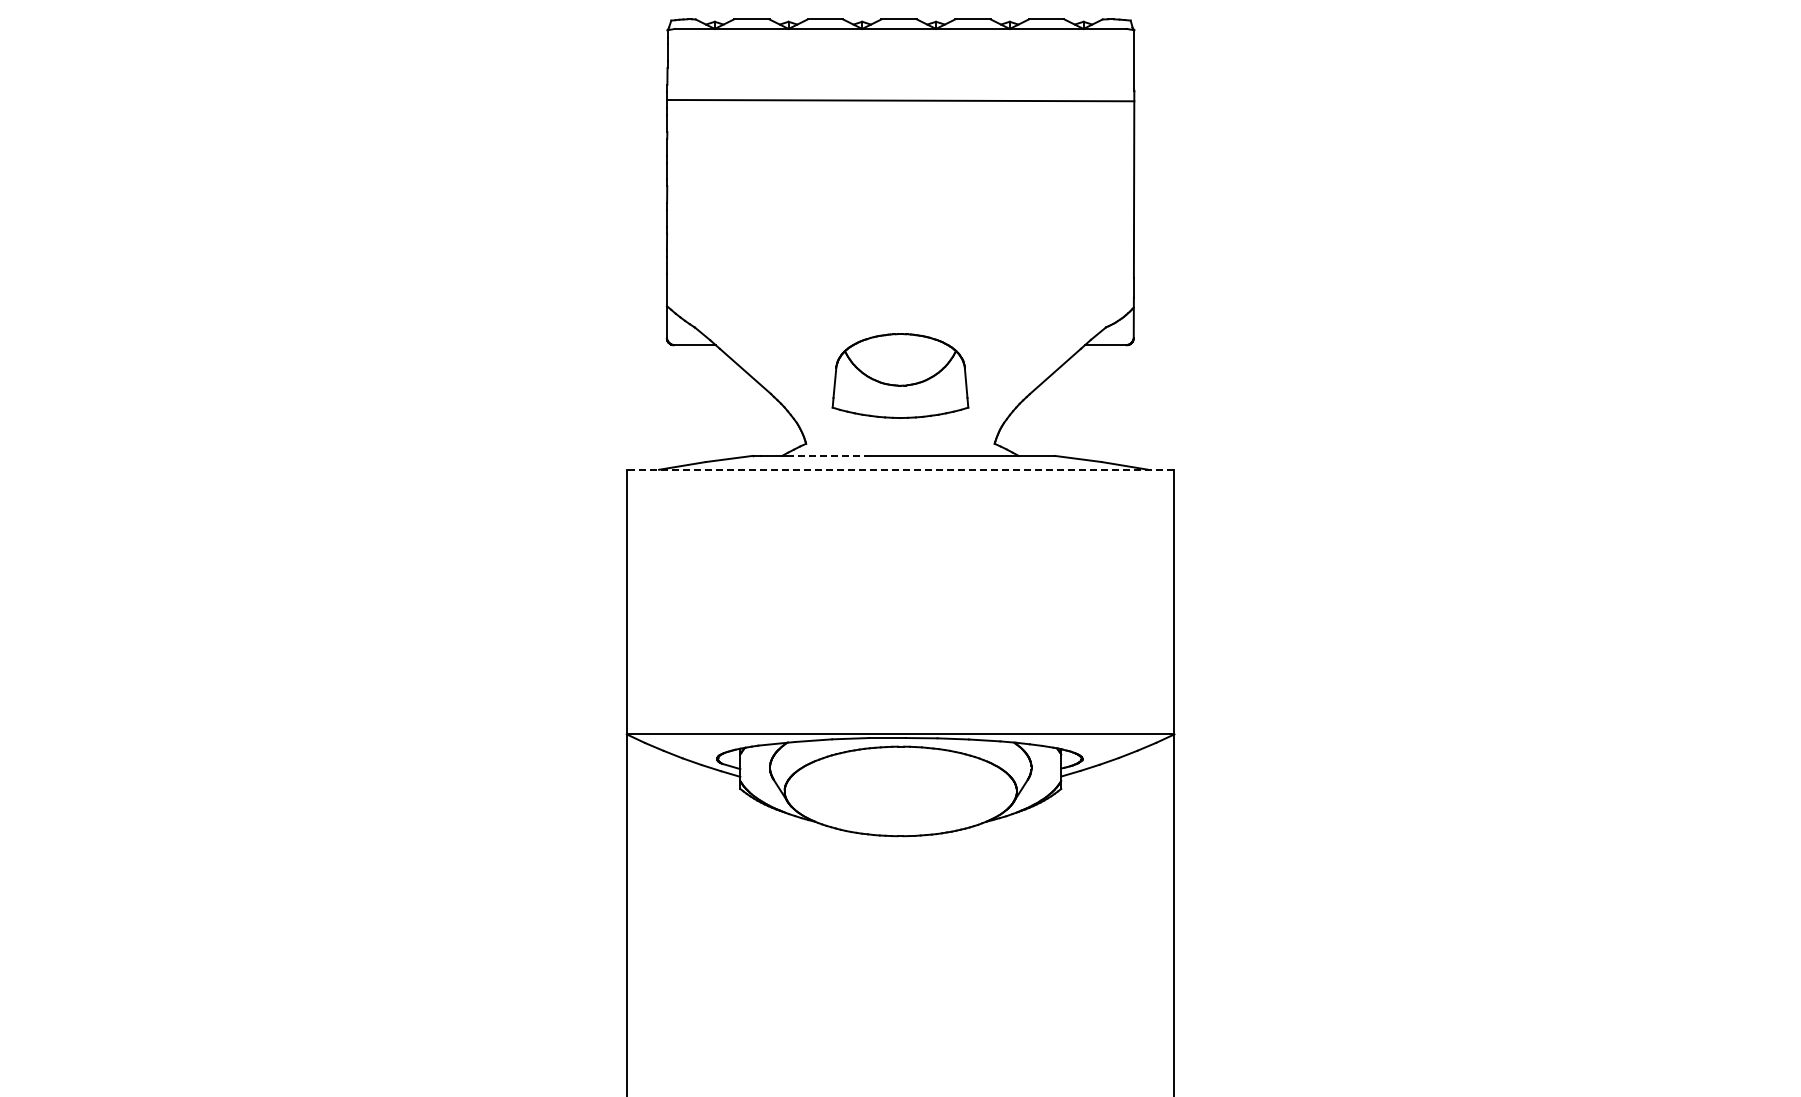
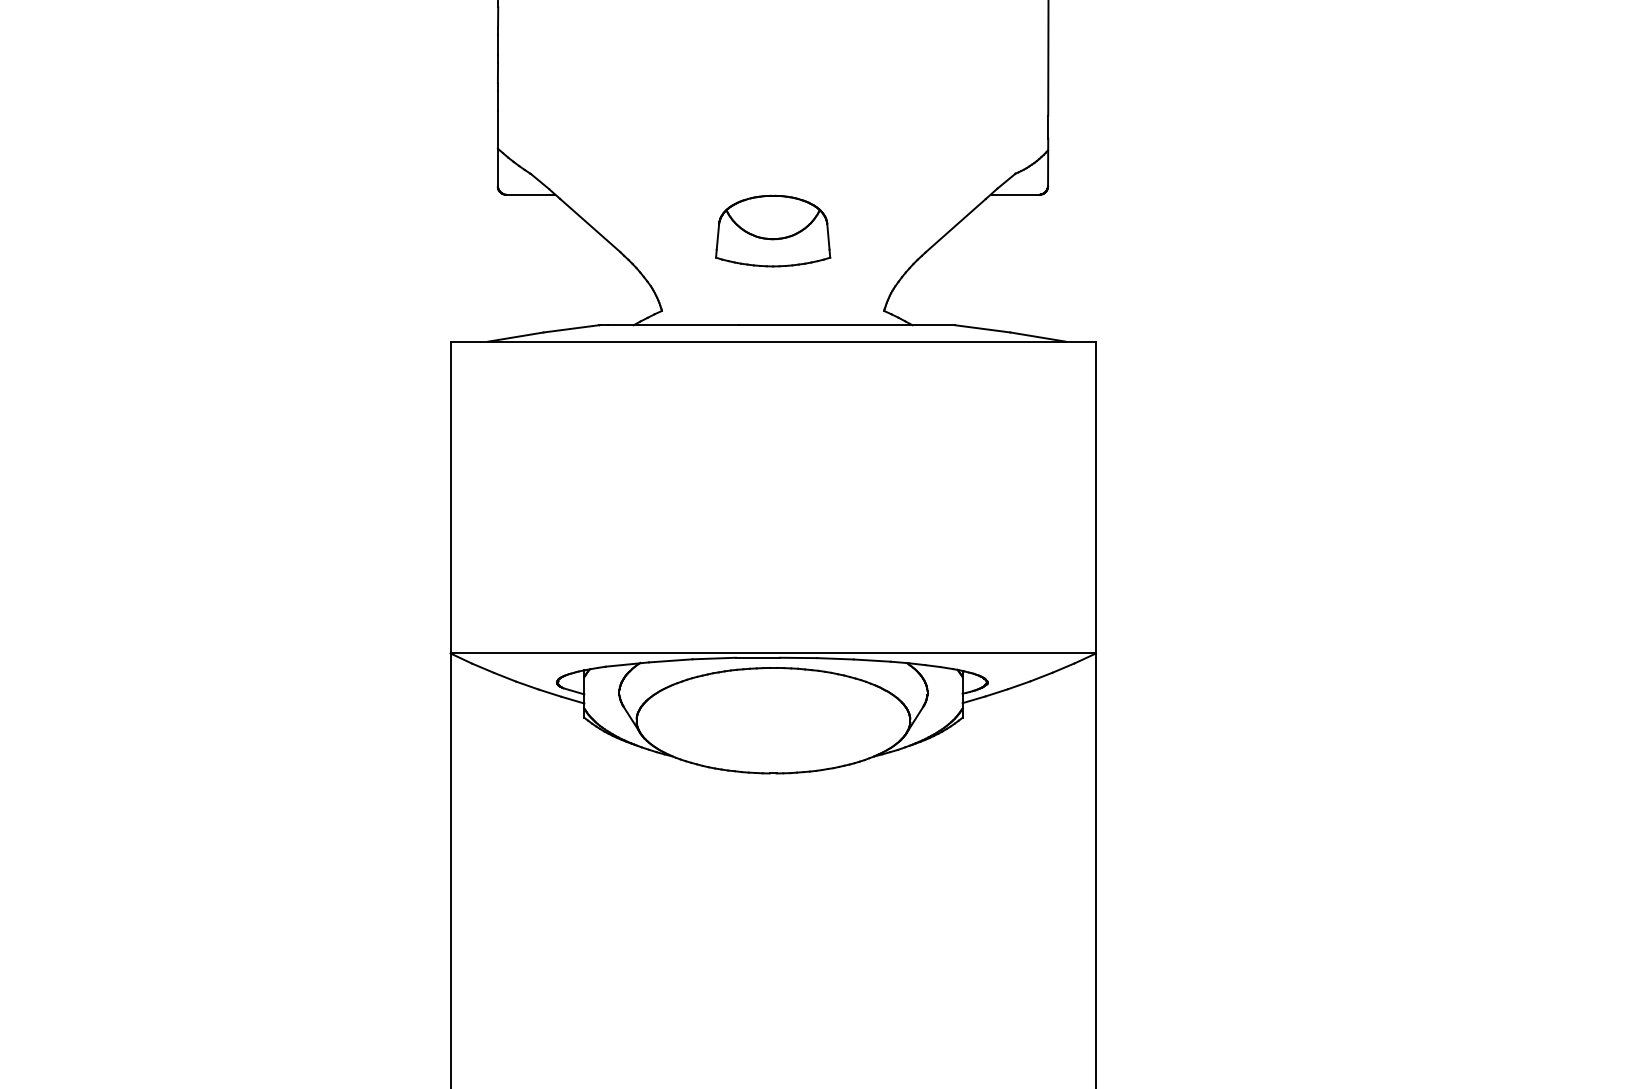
part: (900, 375) -> (773, 230), size x0.71
line: (829, 455) -> (689, 324), dashed -> solid
line: (900, 469) -> (773, 341), dashed -> solid

